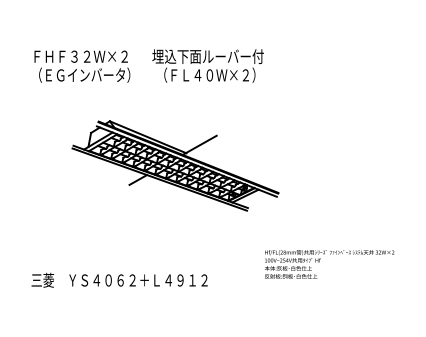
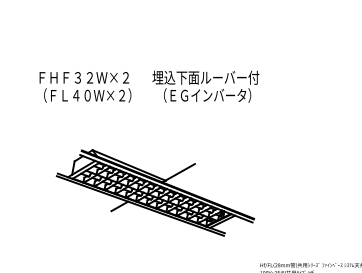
text: (85, 74) -> (88, 94), （ＥＧインバータ） -> （ＦＬ４０Ｗ×２）
text: (210, 74) -> (208, 94), （ＦＬ４０Ｗ×２） -> （ＥＧインバータ）
part: (175, 165) -> (155, 192), moved

